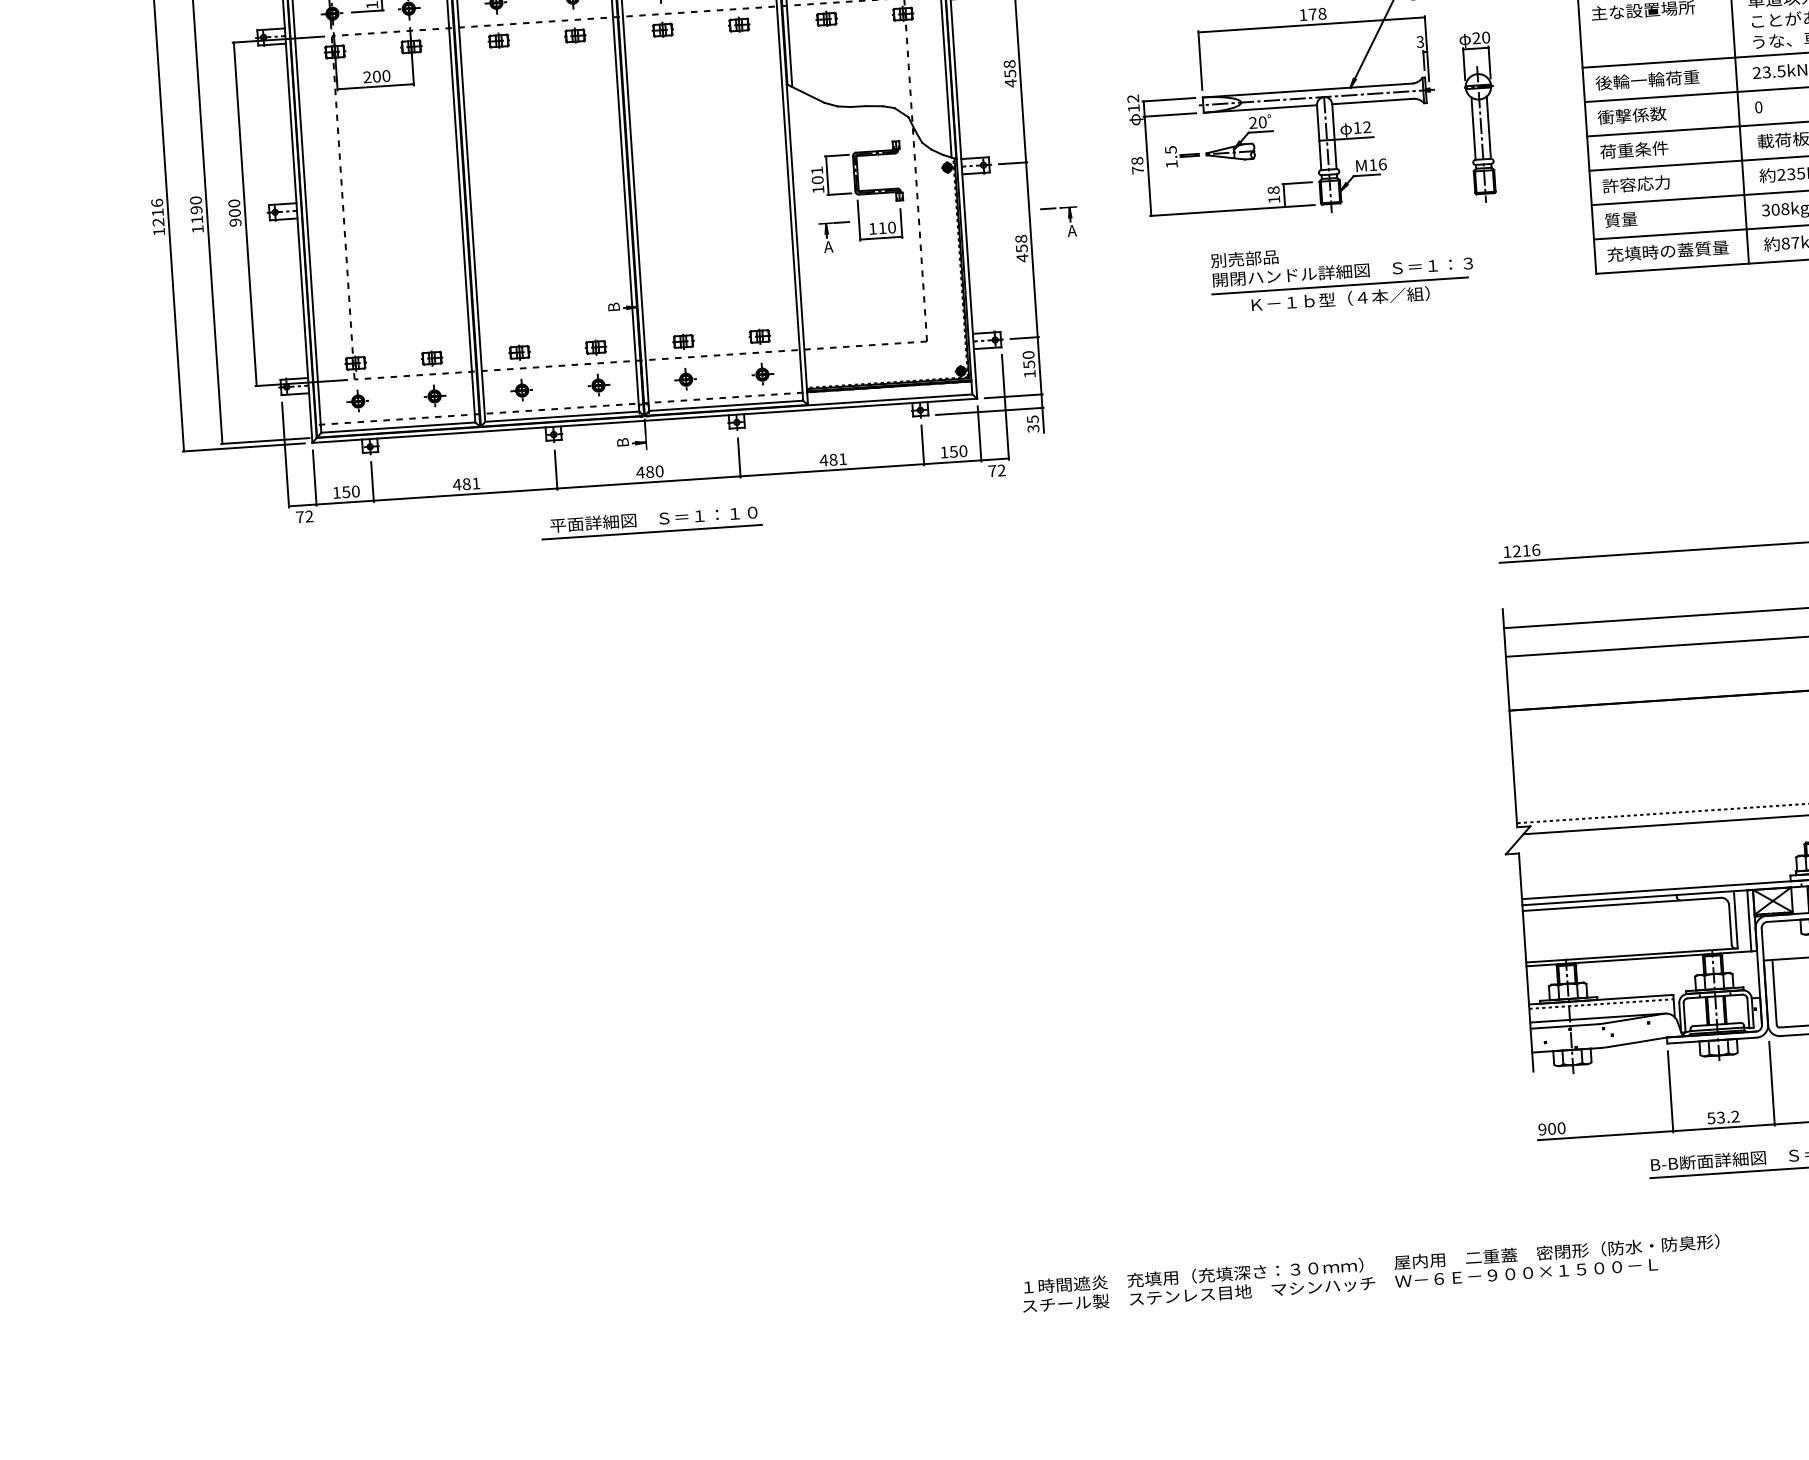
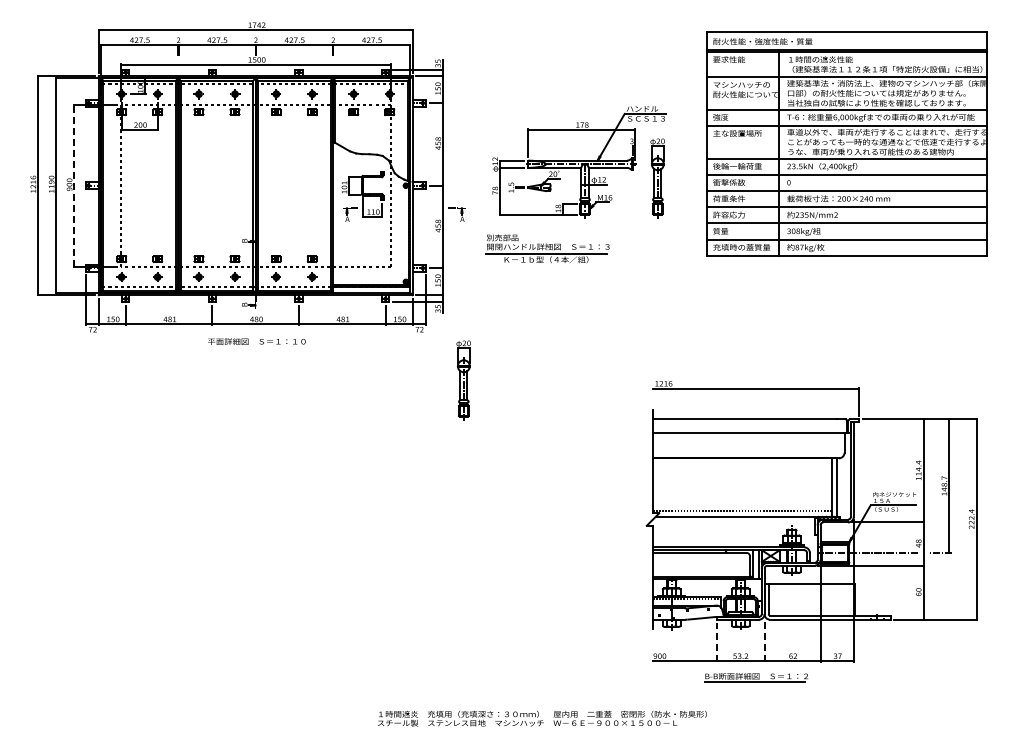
line: (245, 213) -> (74, 185), solid -> dashed
part: (1341, 275) -> (547, 248), moved
line: (651, 531) -> (255, 347), removed
part: (1097, 572) -> (463, 380), added
line: (1771, 1082) -> (764, 641), solid -> dashed
line: (1669, 1089) -> (716, 641), solid -> dashed
text: (1371, 1273) -> (542, 718), moved

